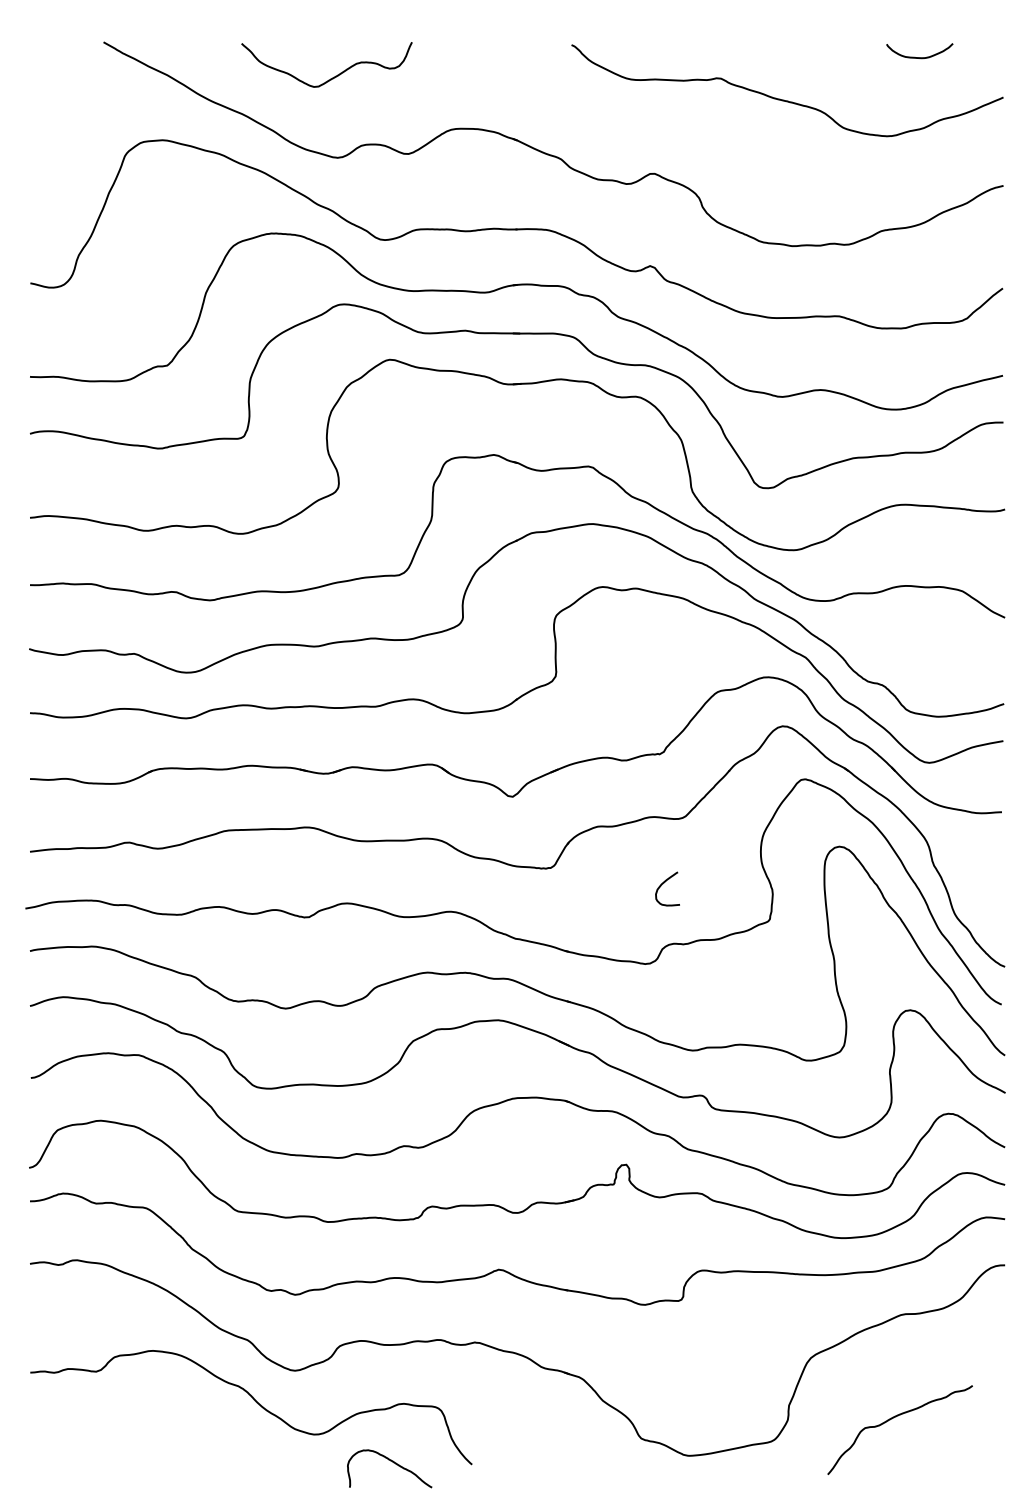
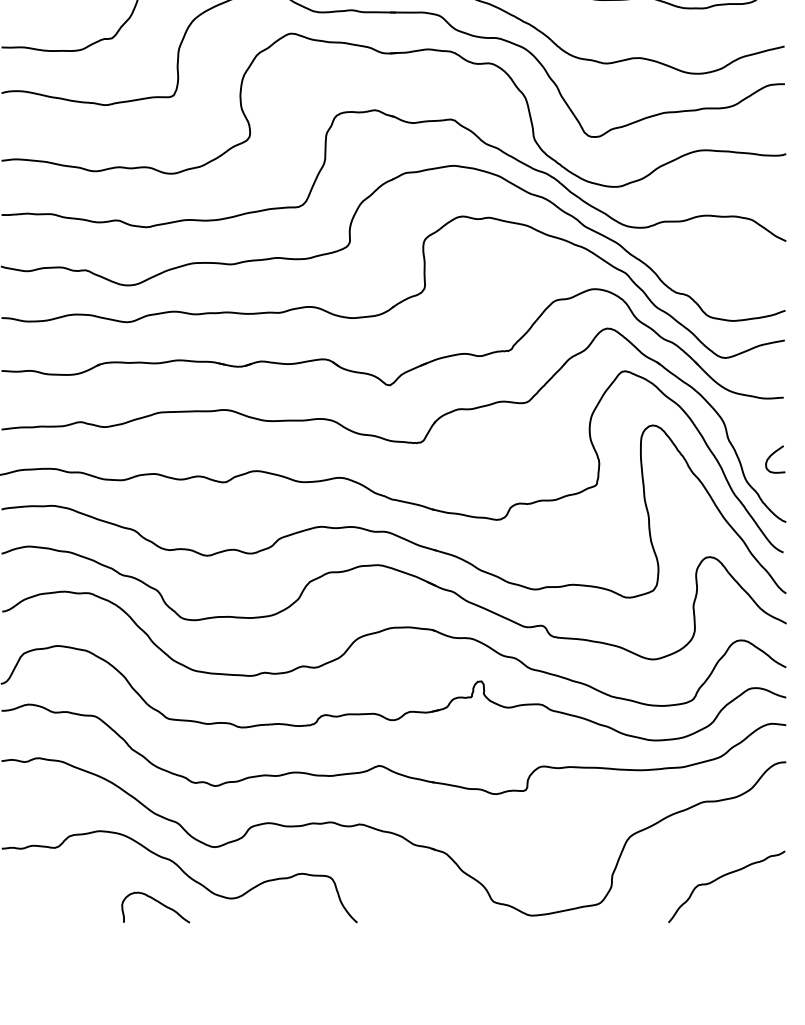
curve: (663, 884) -> (772, 455), moved
curve: (892, 1419) -> (720, 878), moved
curve: (393, 1463) -> (158, 903), moved

